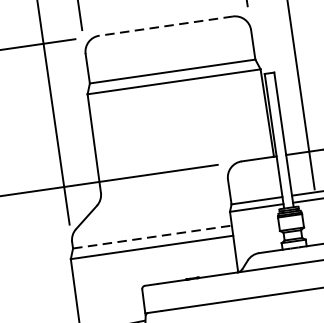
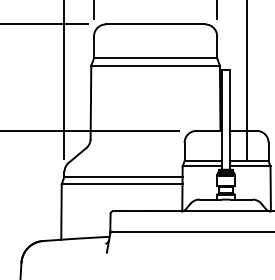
line: (165, 26) -> (155, 24), dashed -> solid
line: (153, 236) -> (124, 176), dashed -> solid

